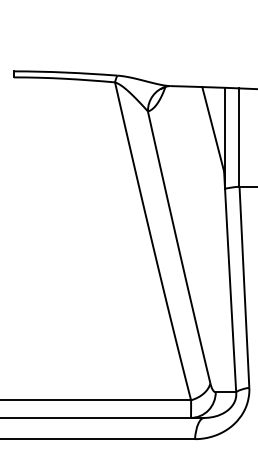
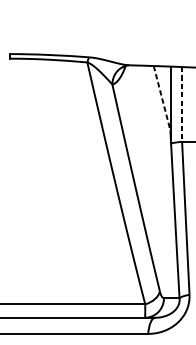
line: (213, 129) -> (162, 98), solid -> dashed
line: (239, 138) -> (182, 105), solid -> dashed

